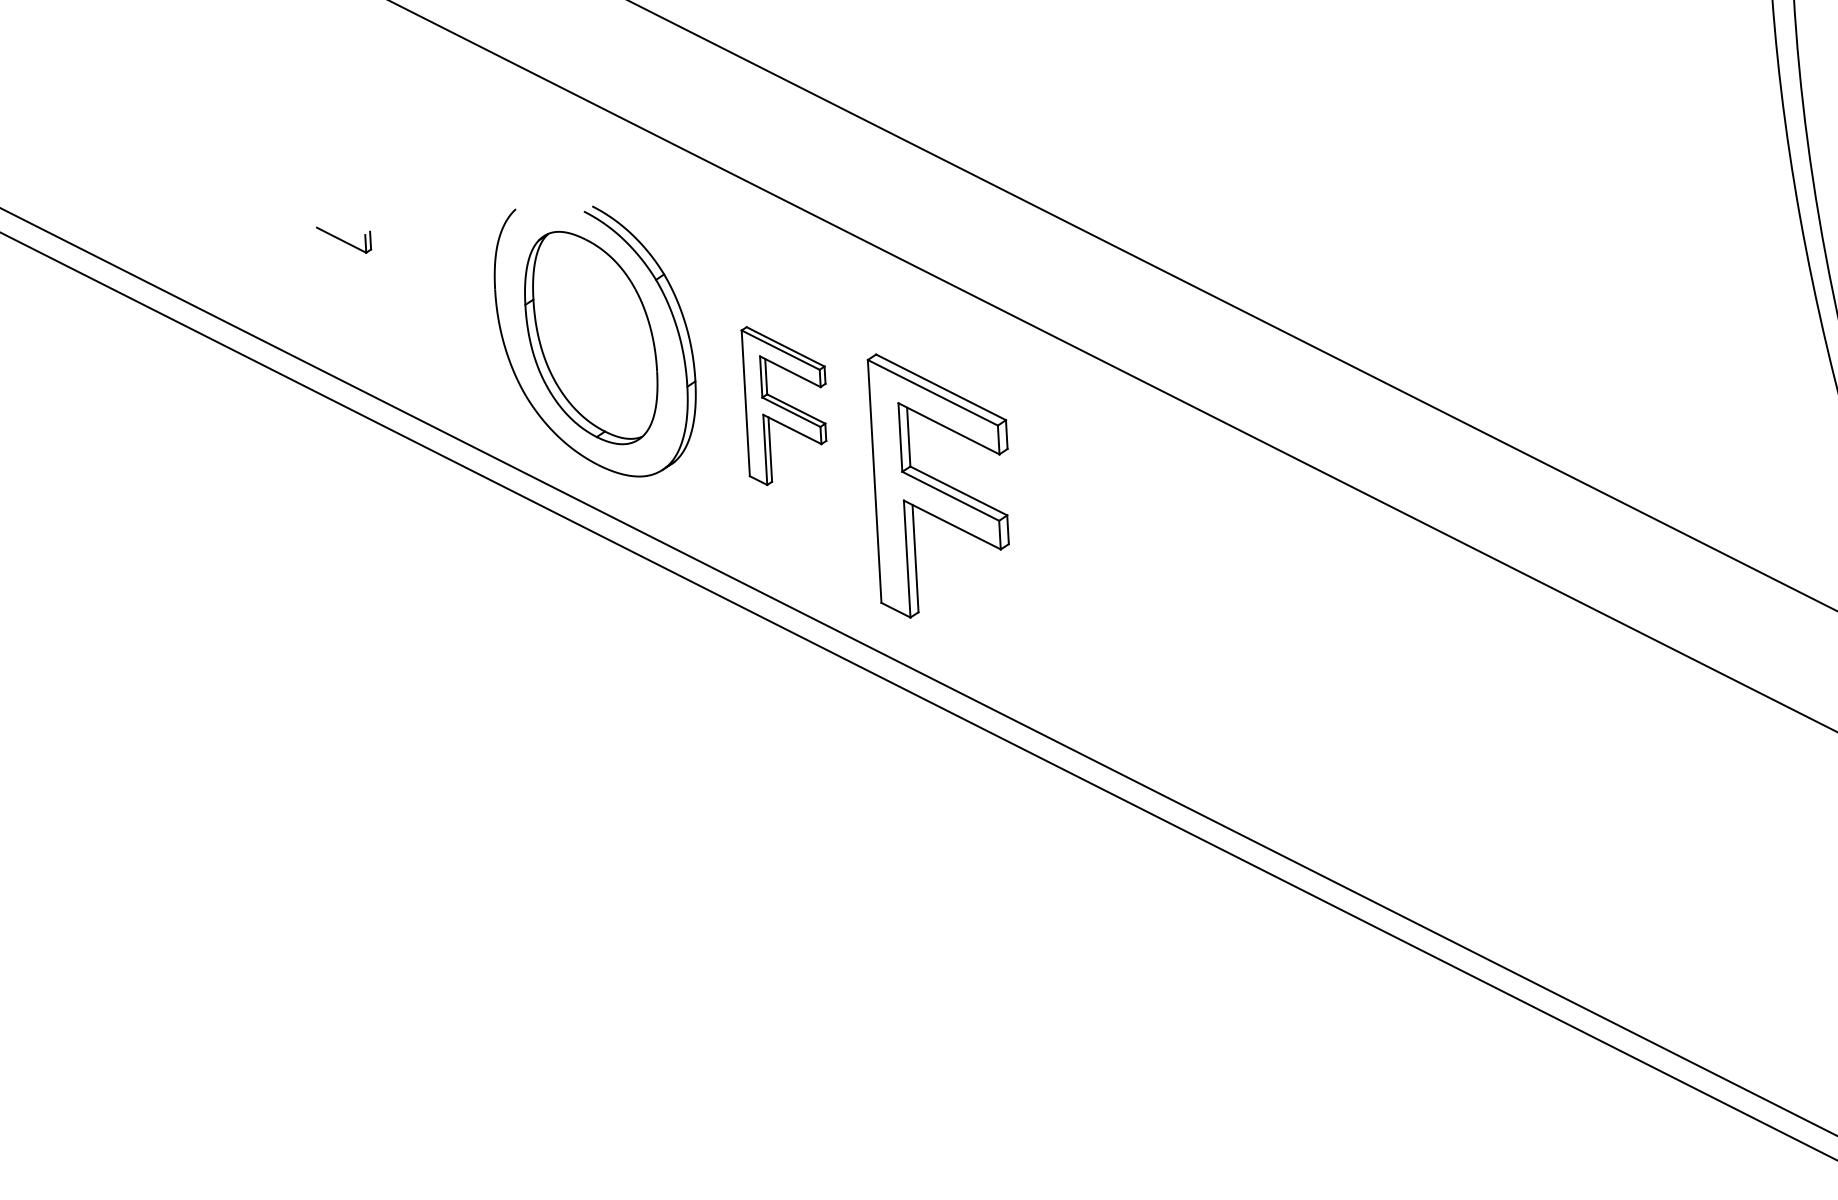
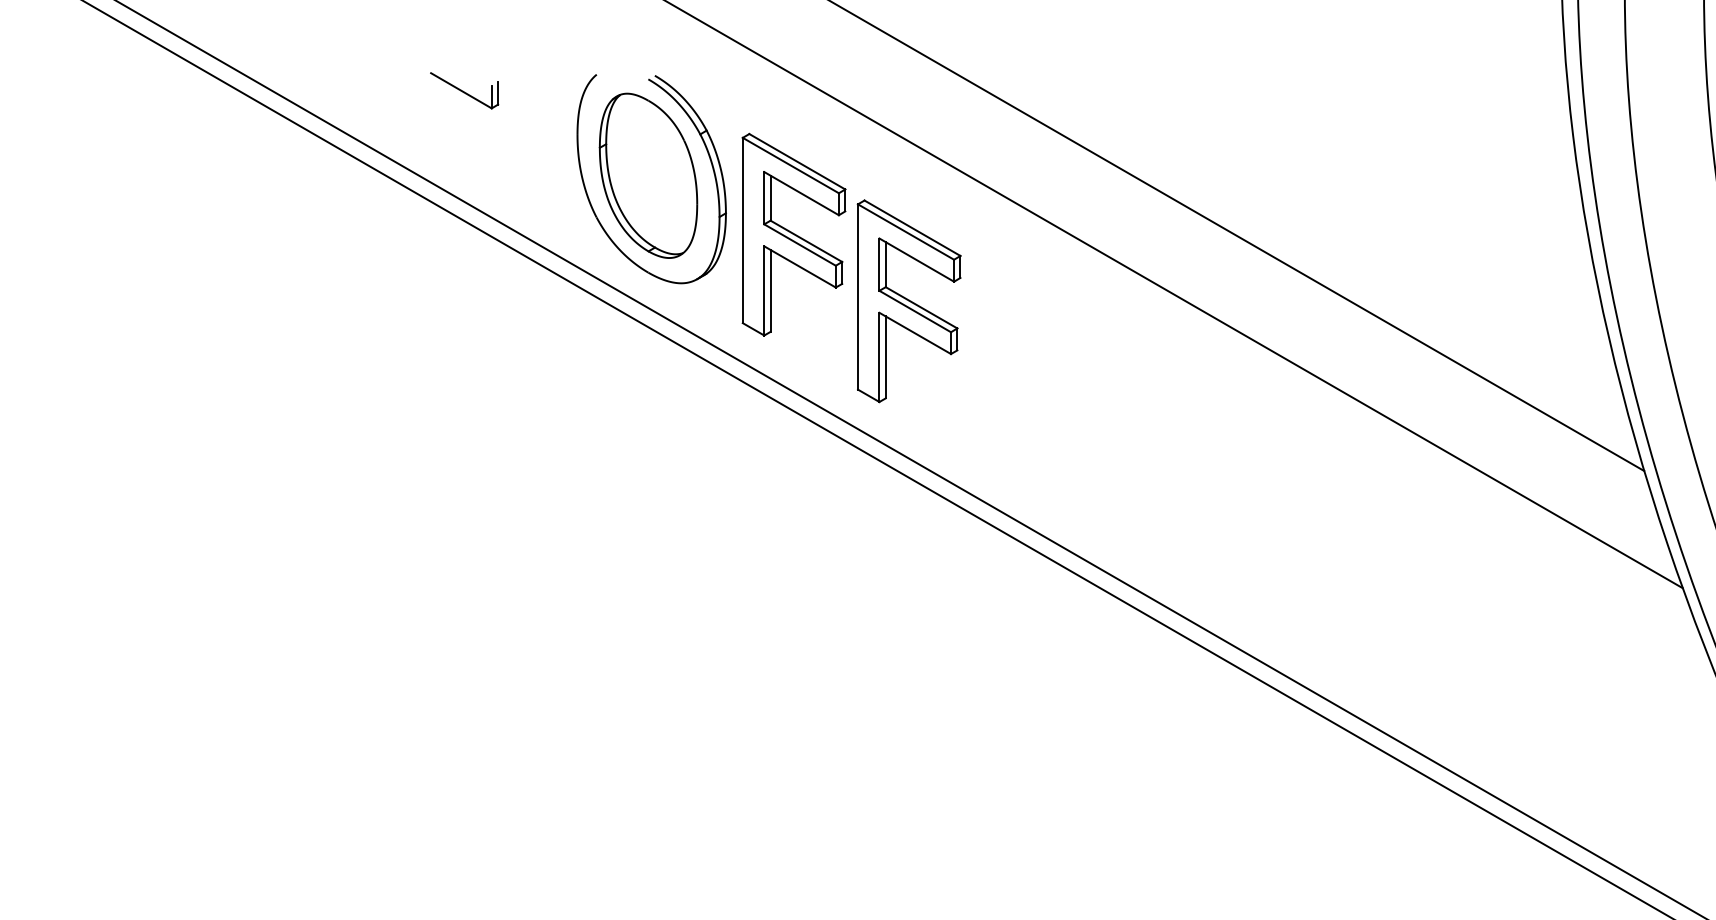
part: (343, 239) -> (464, 90), size x1.67
part: (785, 404) -> (793, 234), size x1.67

